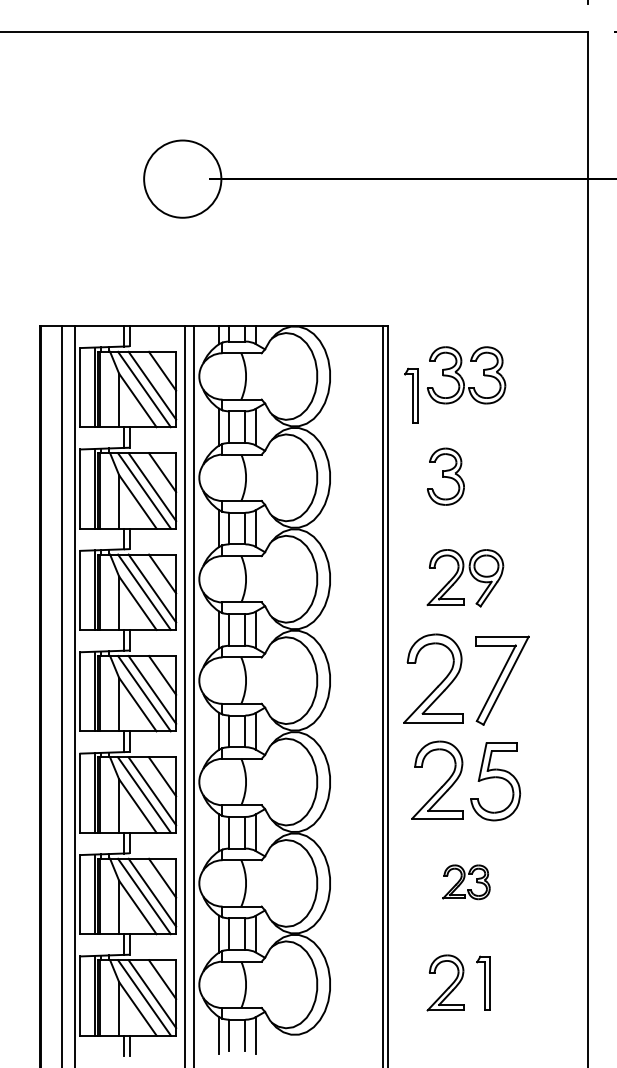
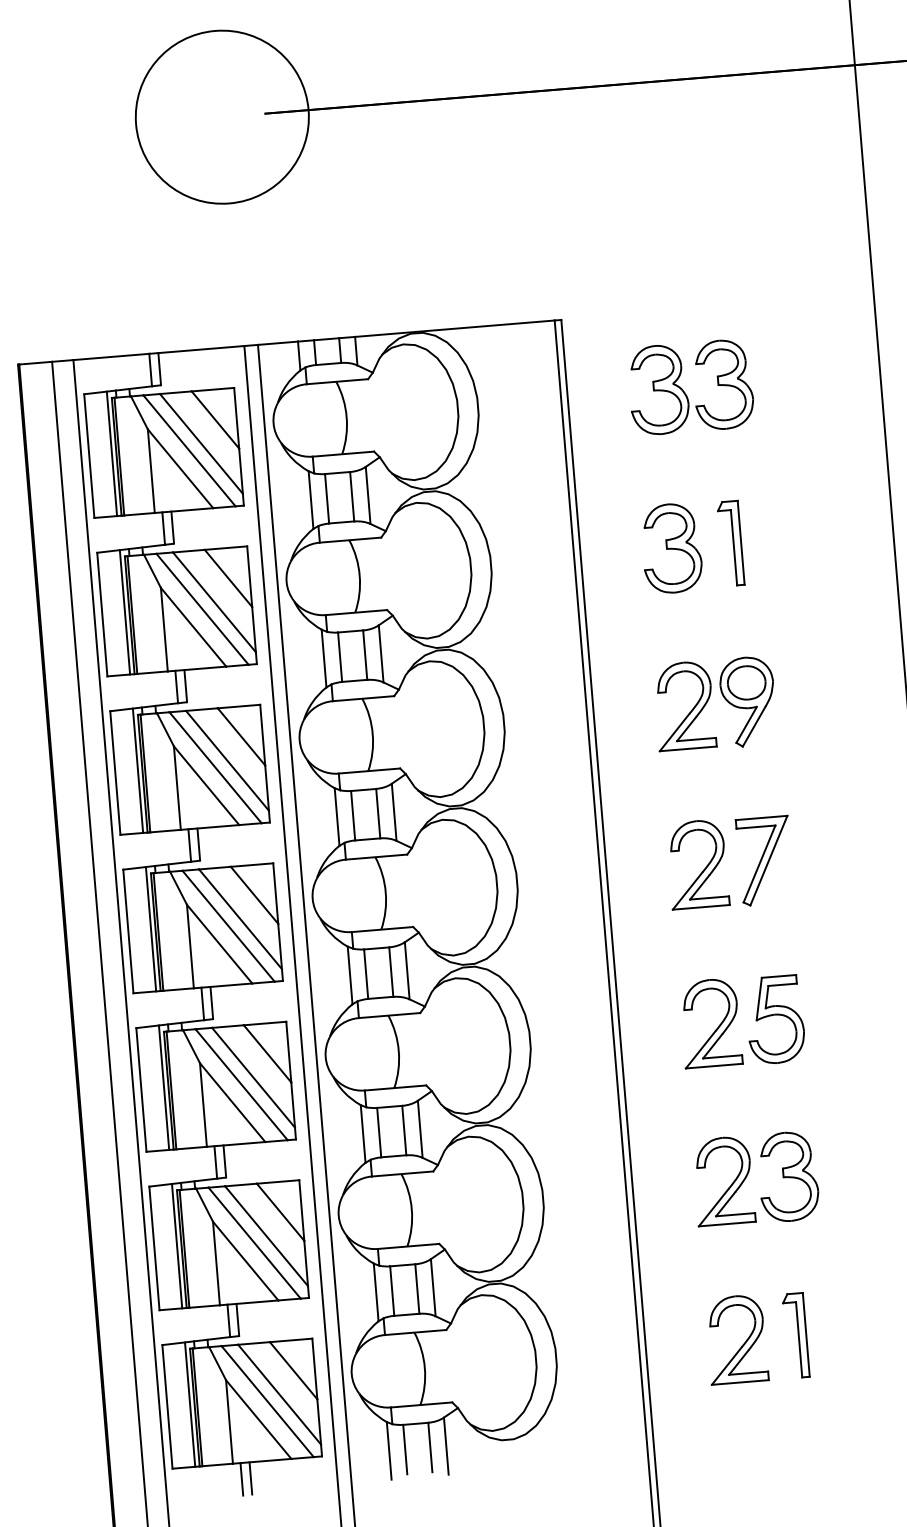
circle: (182, 178) -> (221, 116), size x1.43
part: (411, 395) -> (730, 543), moved
part: (466, 679) -> (730, 862), size x0.62
part: (465, 781) -> (741, 1022), size x0.71
part: (466, 882) -> (756, 1179), size x1.67

